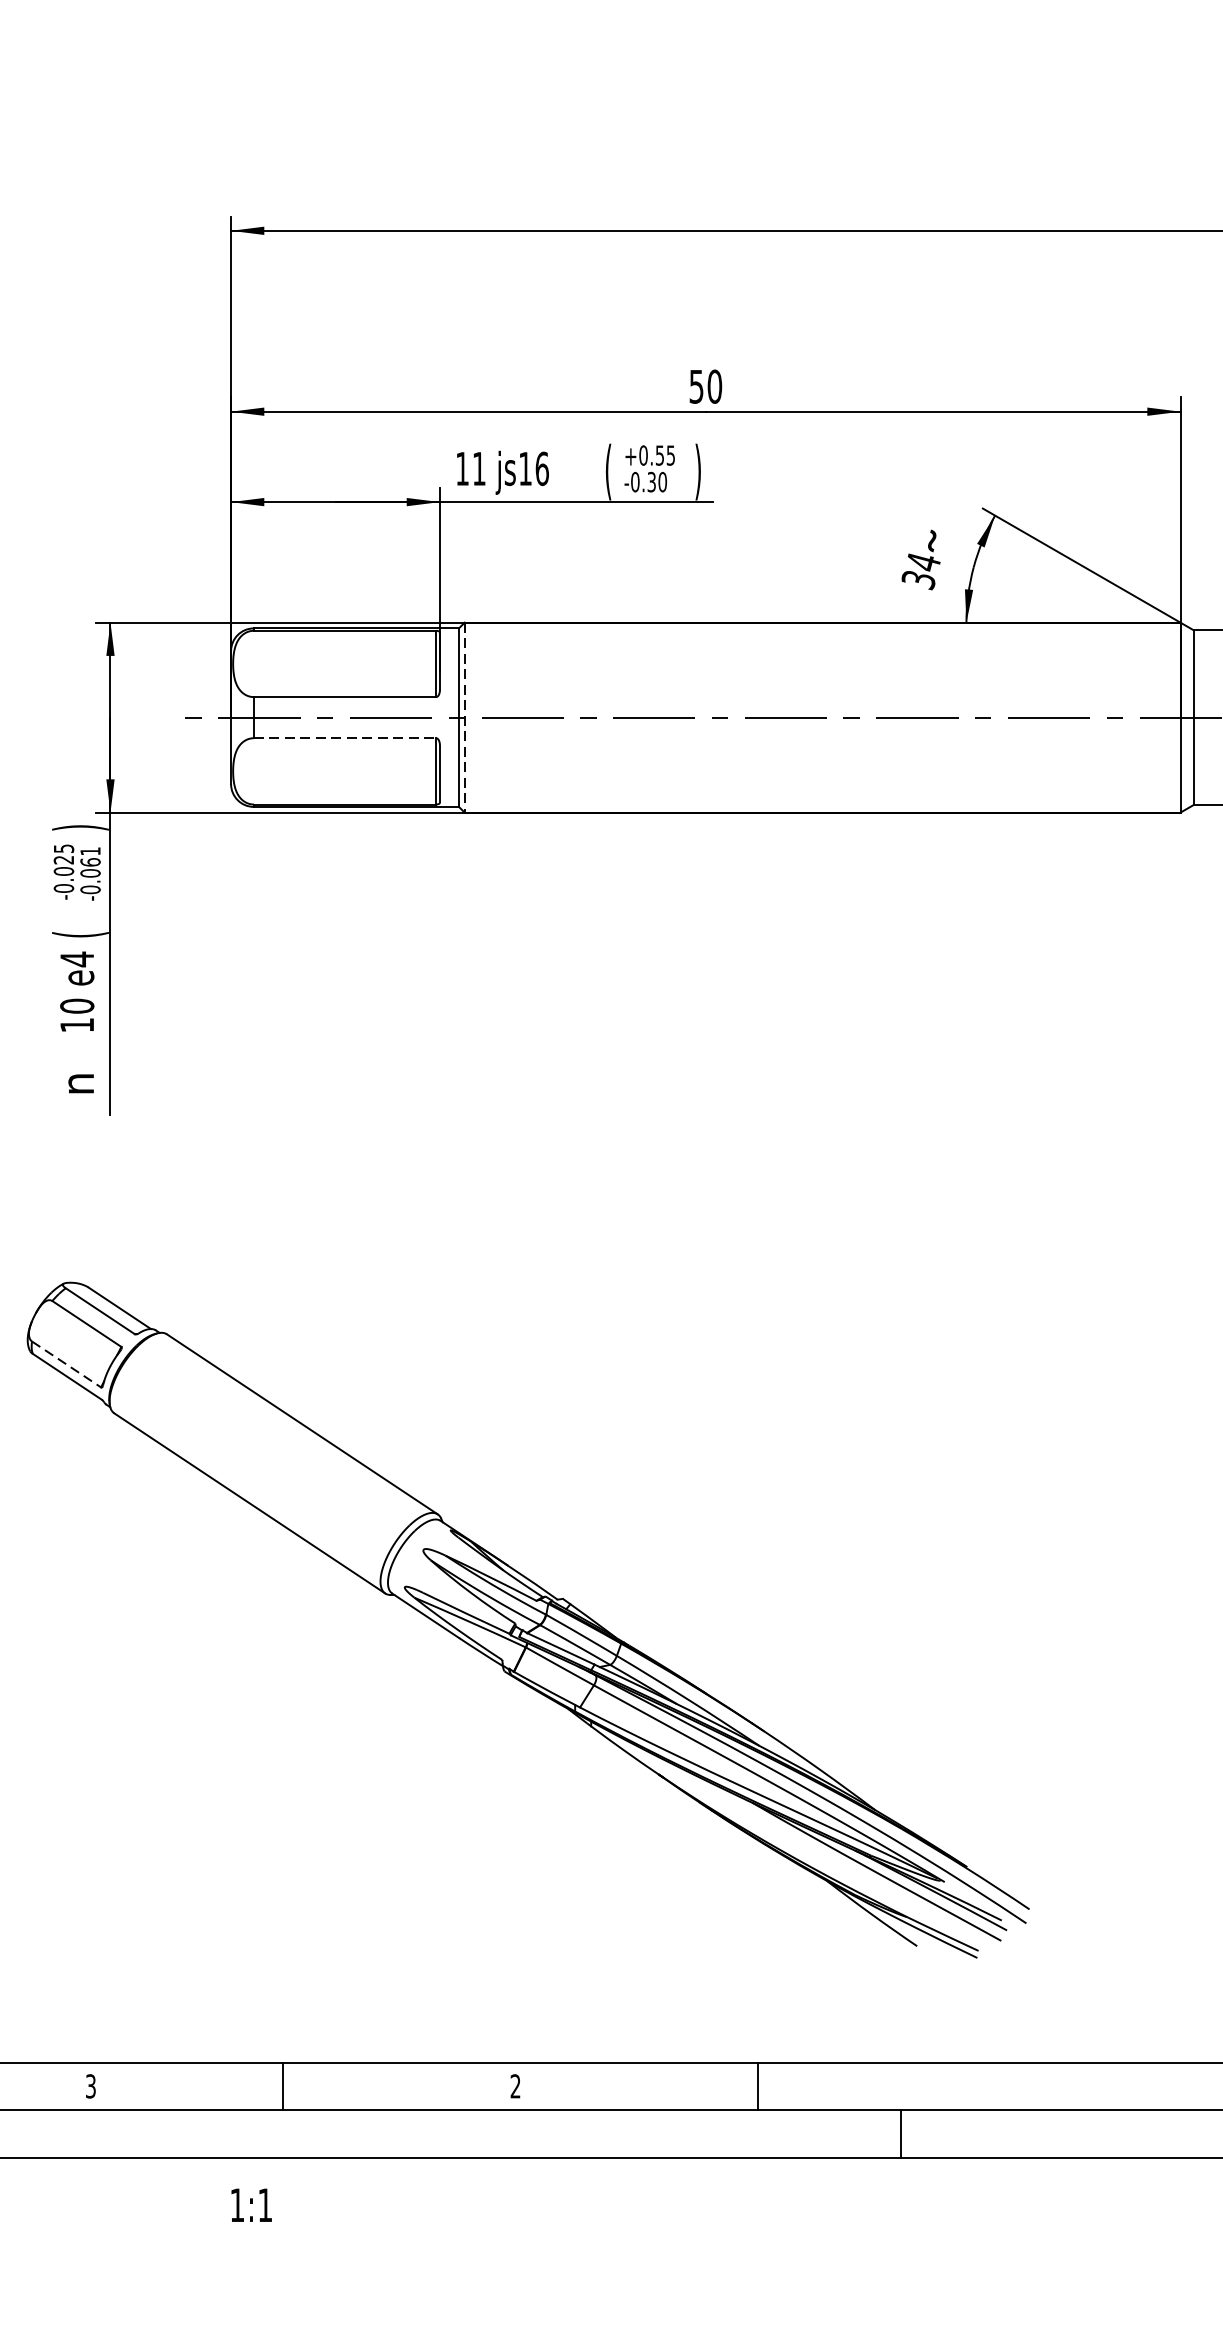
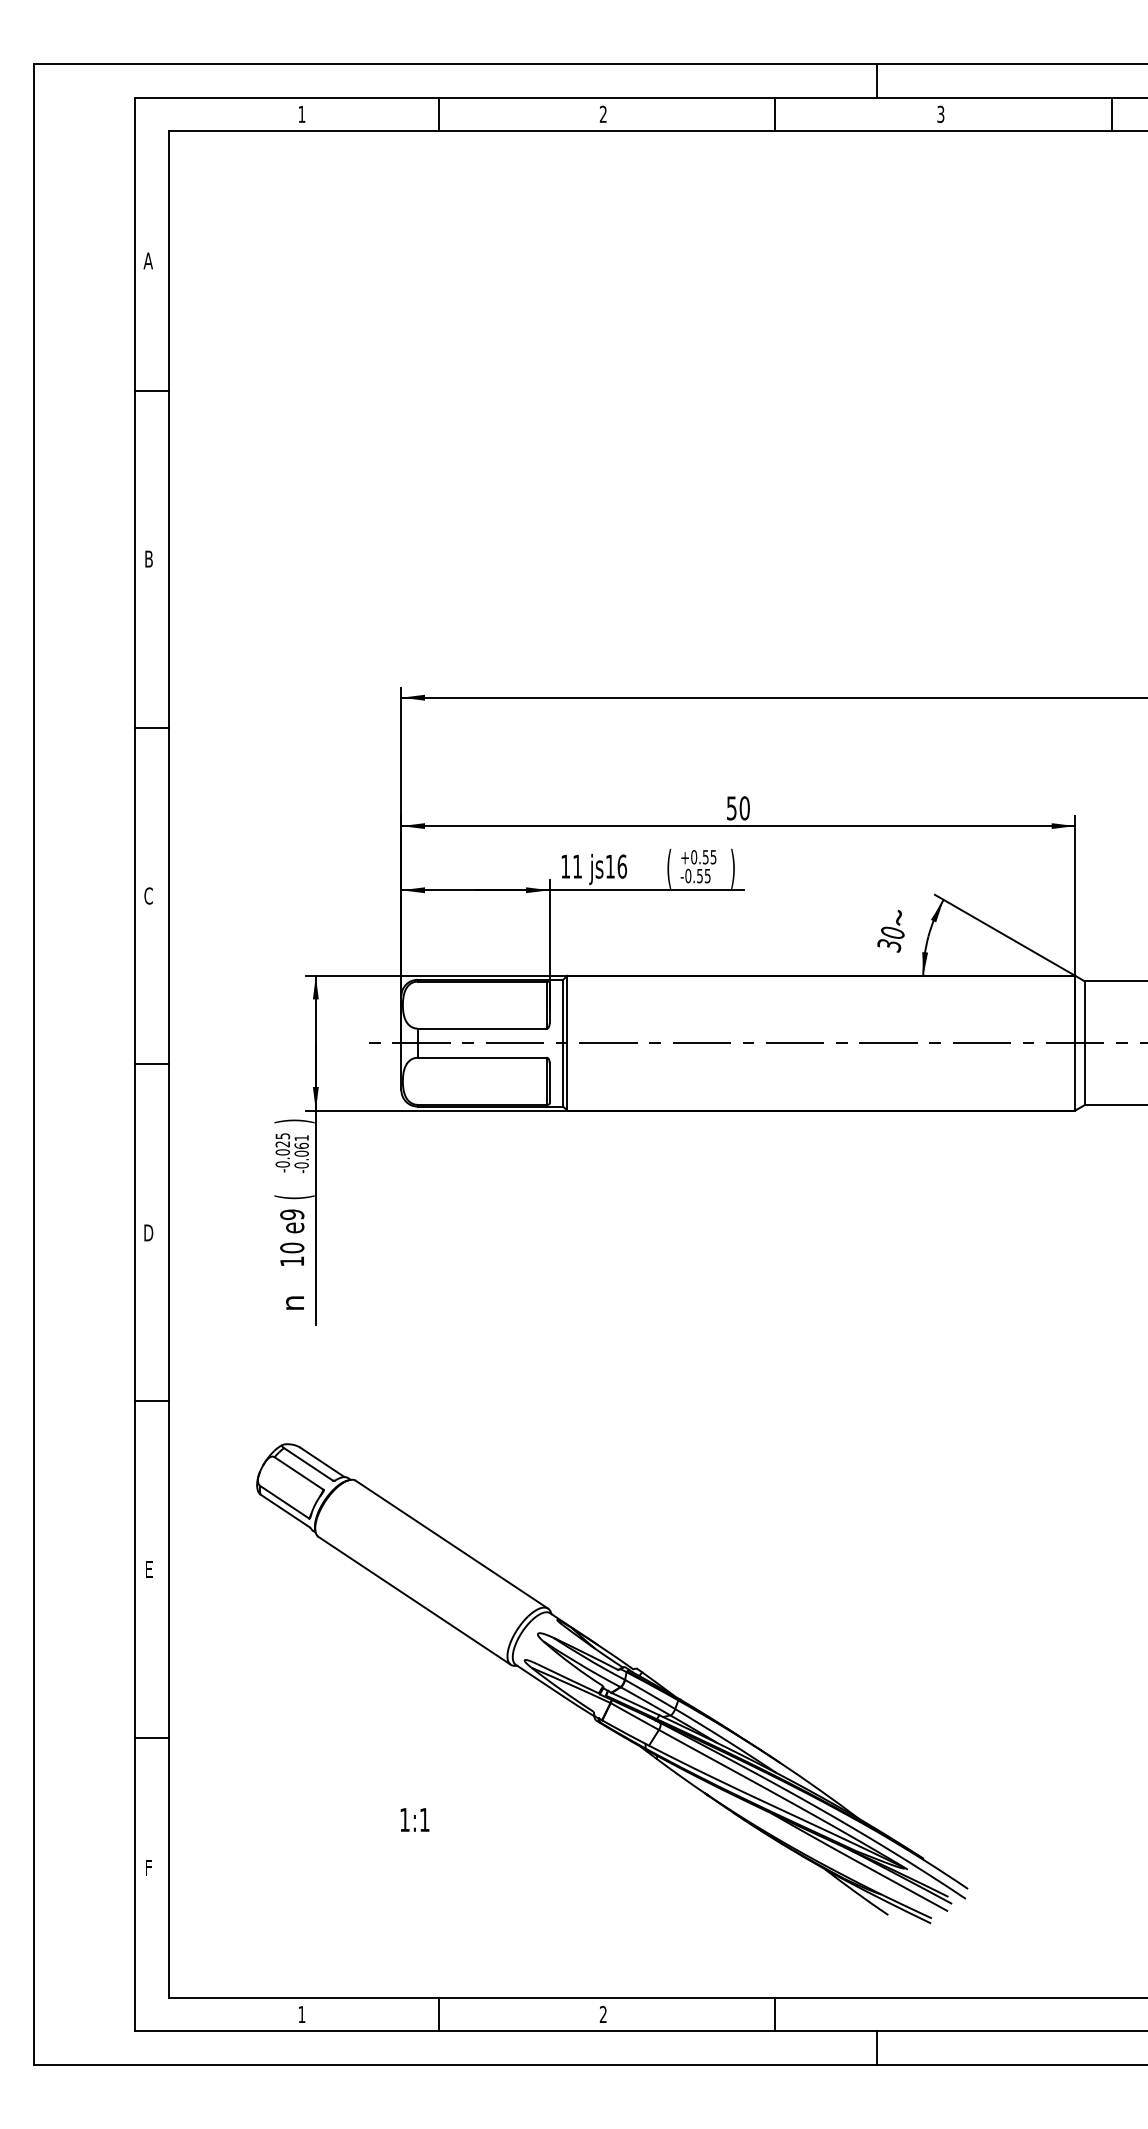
text: (656, 481) -> (703, 875), -0.30 -> -0.55
text: (923, 561) -> (892, 932), 34 -> 30
line: (465, 718) -> (567, 1043), dashed -> solid
line: (345, 737) -> (482, 1057), dashed -> solid
text: (77, 959) -> (292, 1214), e4 -> e9
line: (67, 1364) -> (285, 1502), dashed -> solid
text: (90, 2086) -> (301, 2014), 3 -> 1
text: (250, 2204) -> (414, 1819), moved

